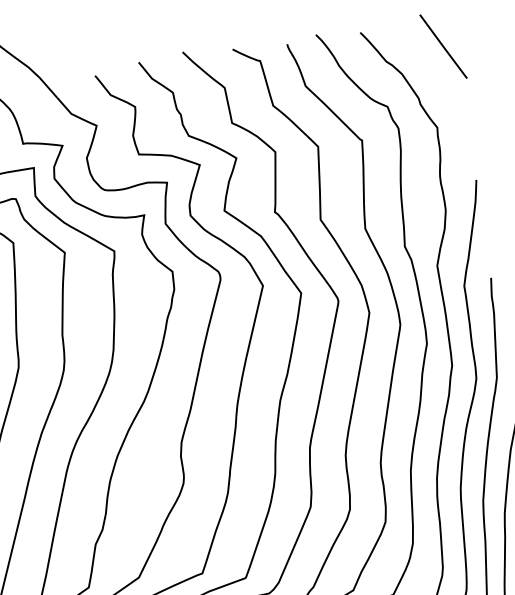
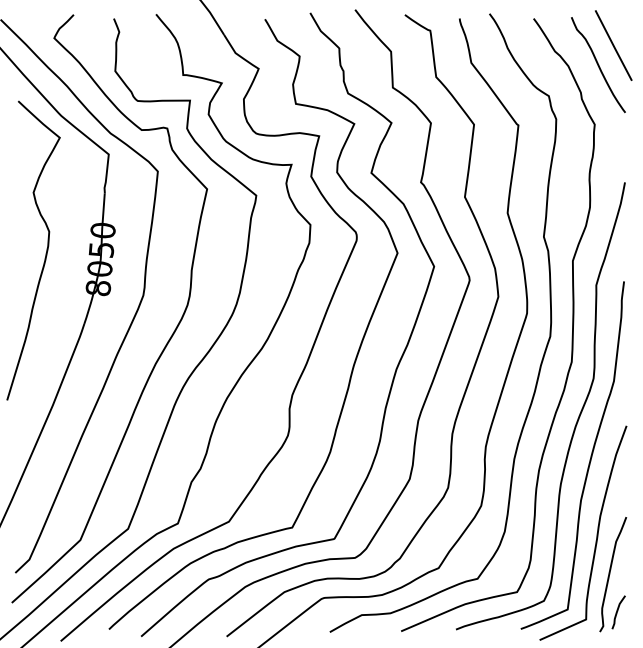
curve: (431, 68) -> (598, 65), added

